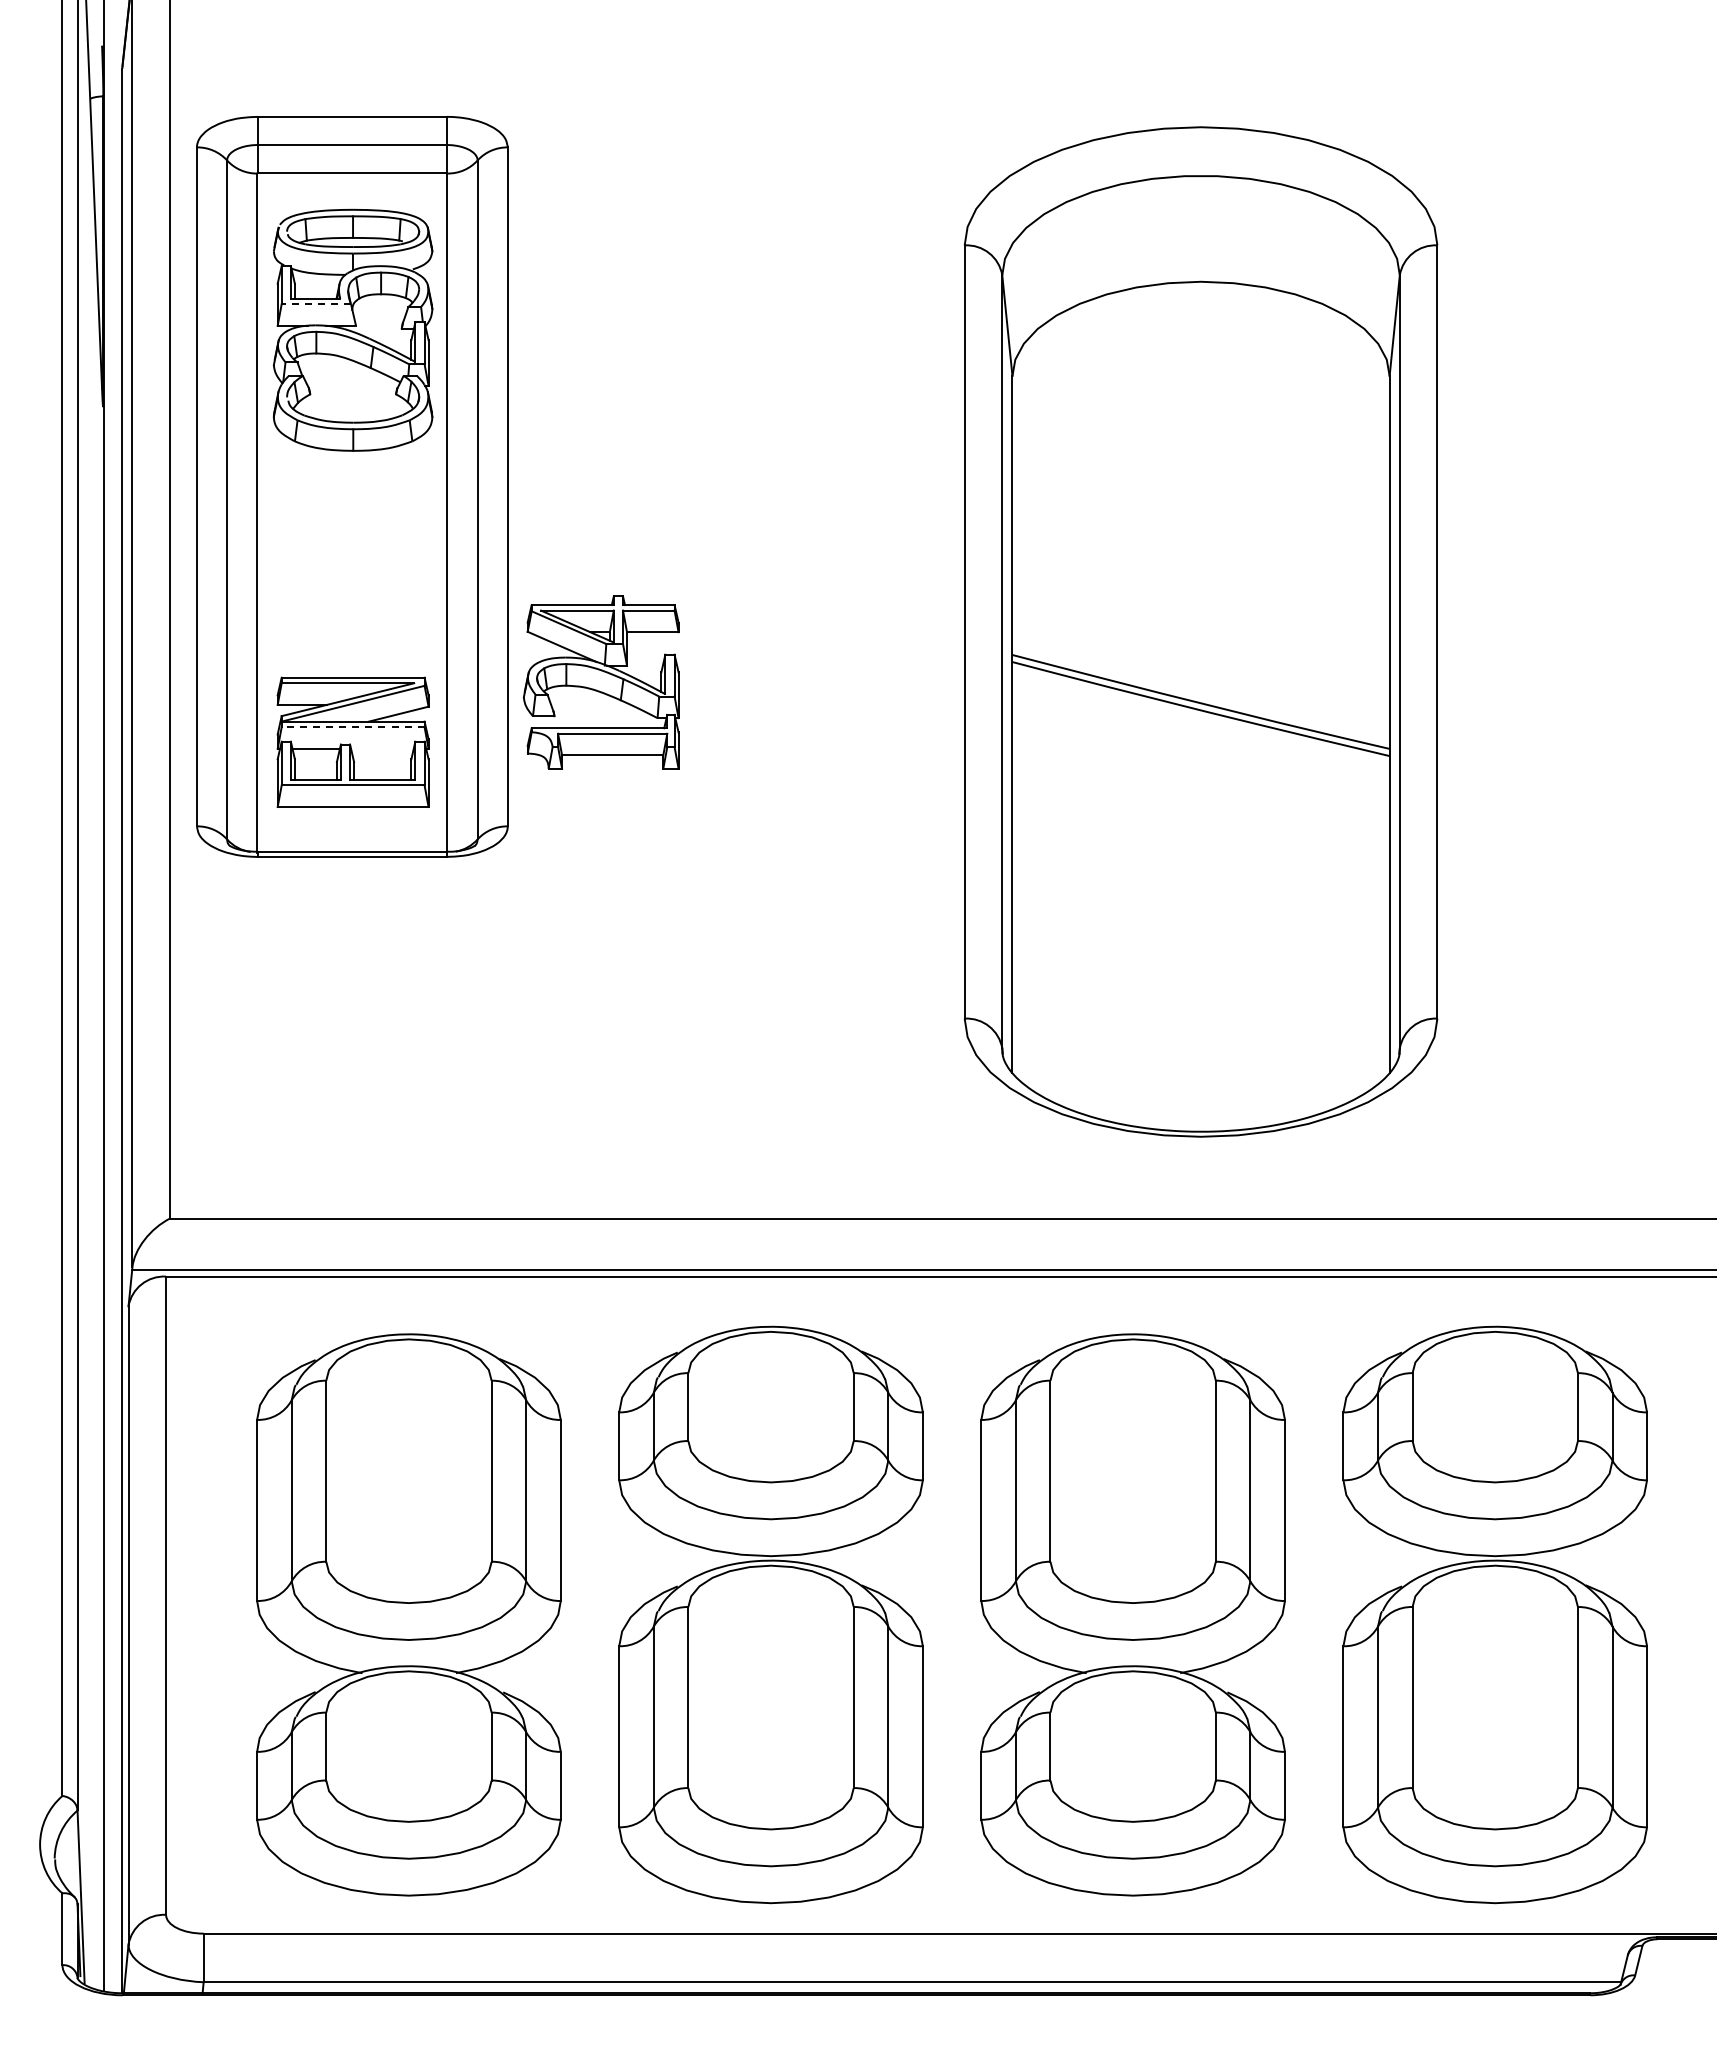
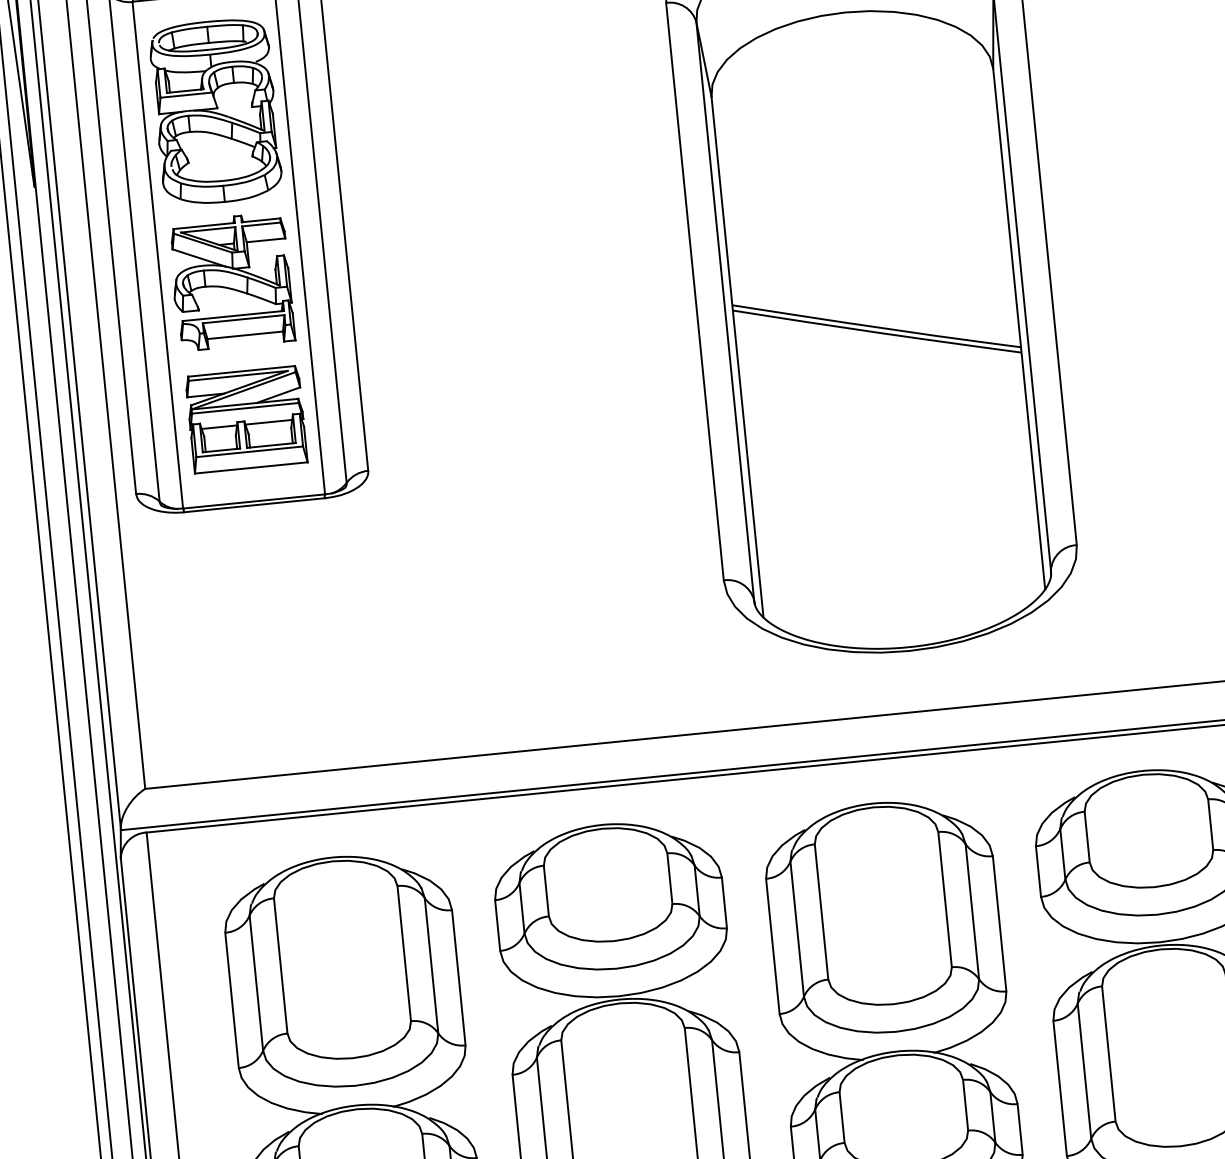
line: (316, 304) -> (186, 95), dashed -> solid
part: (600, 682) -> (230, 281), moved
line: (352, 727) -> (244, 408), dashed -> solid
line: (382, 748) -> (268, 422), added

